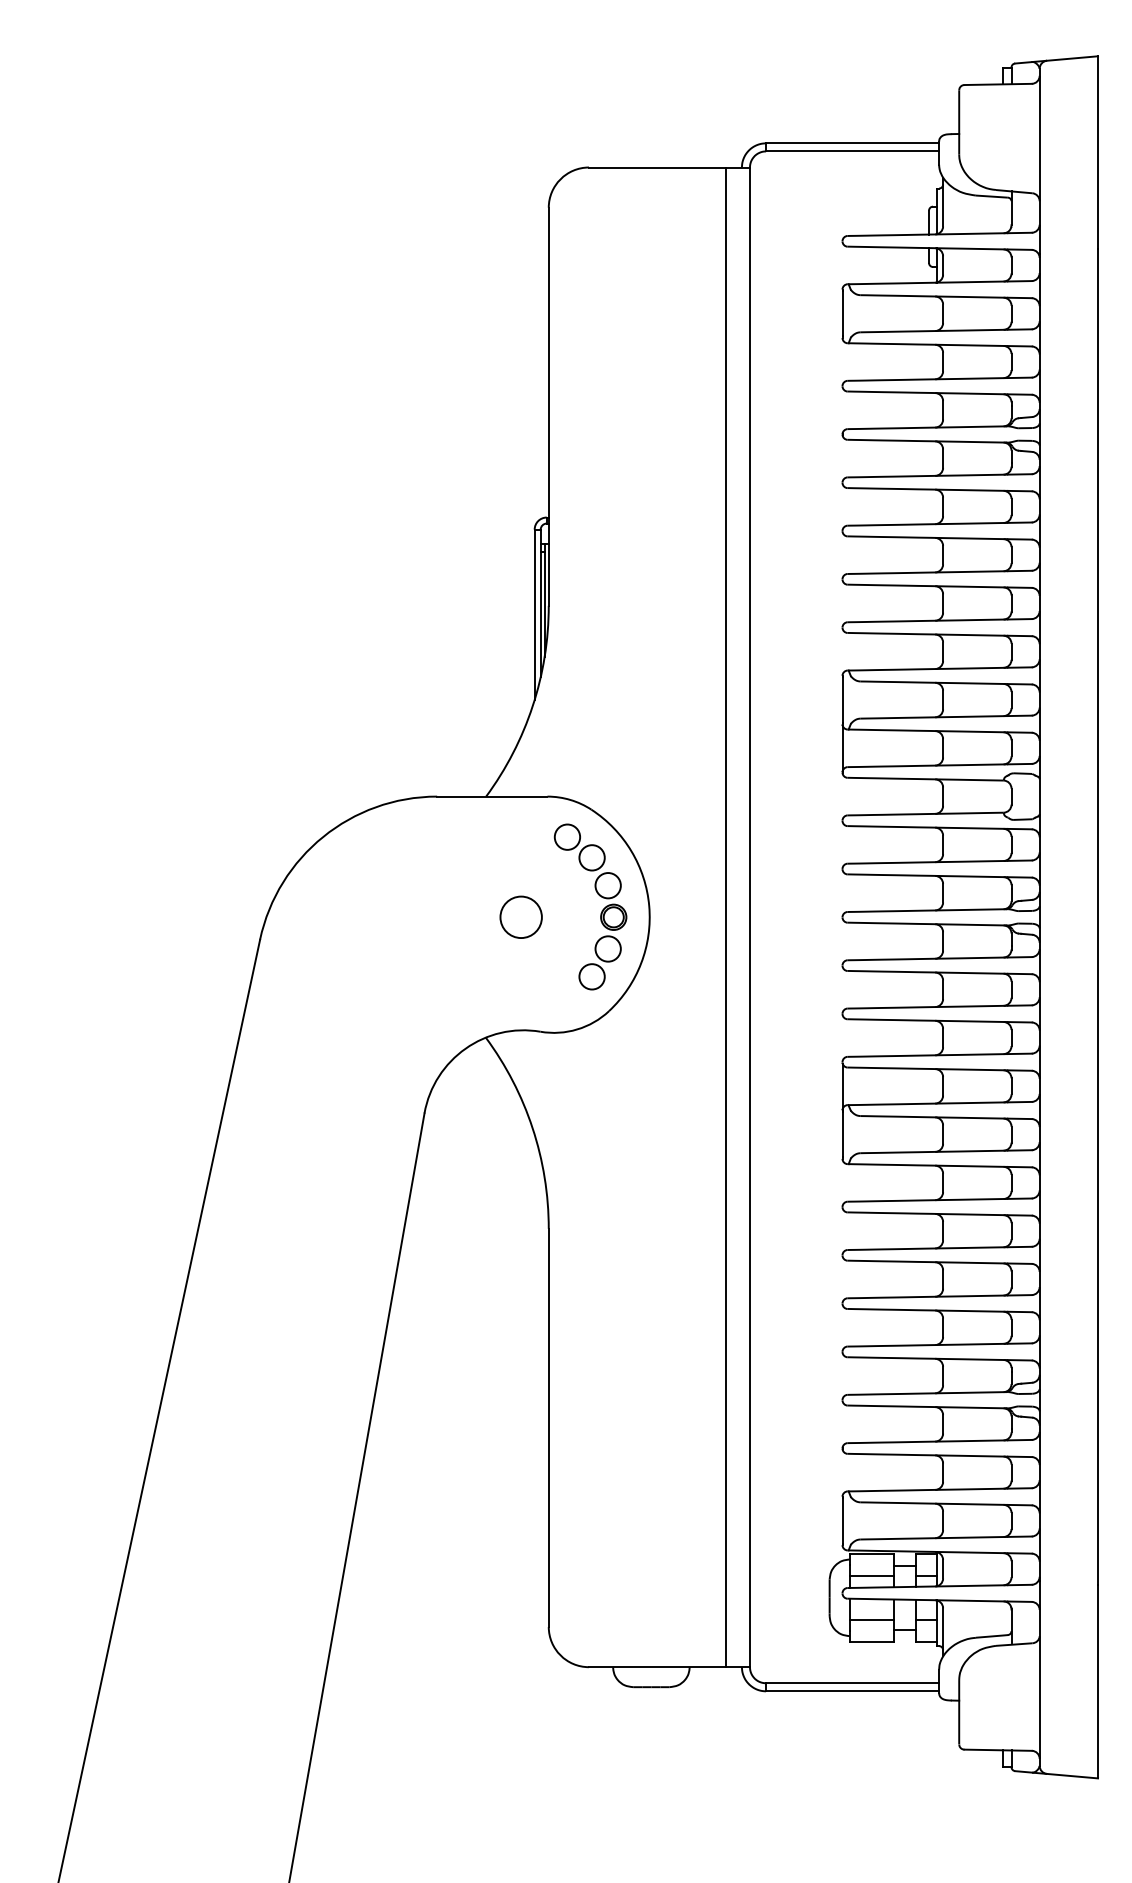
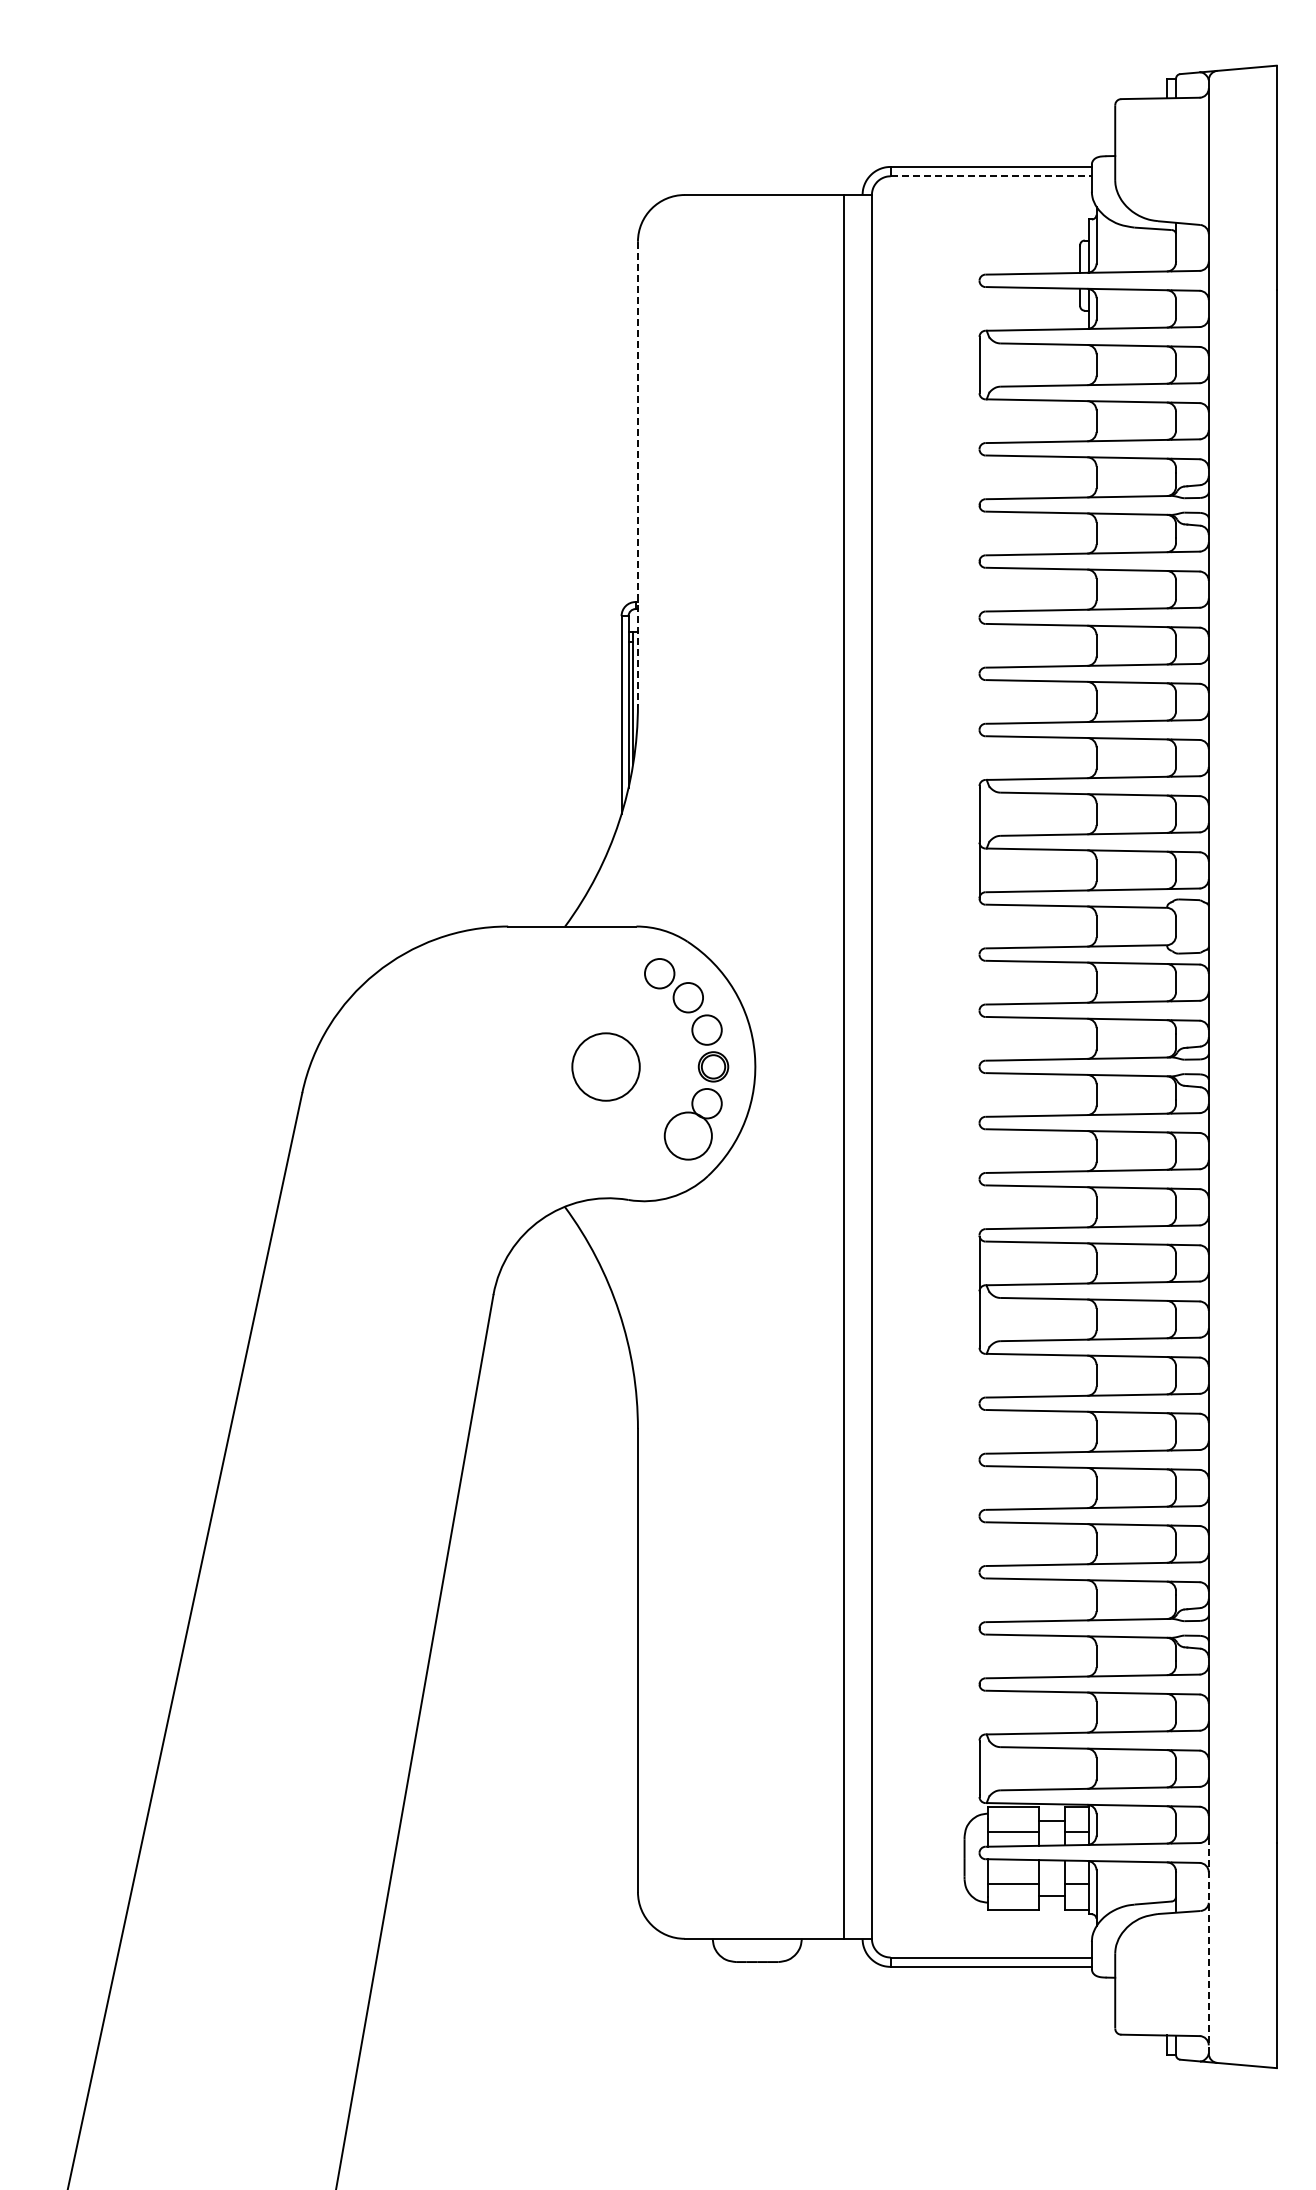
line: (852, 151) -> (991, 176), solid -> dashed
line: (548, 407) -> (637, 473), solid -> dashed
circle: (520, 916) -> (605, 1066), size x1.4
circle: (592, 976) -> (688, 1135), size x1.6
line: (1039, 1672) -> (1208, 1945), solid -> dashed

